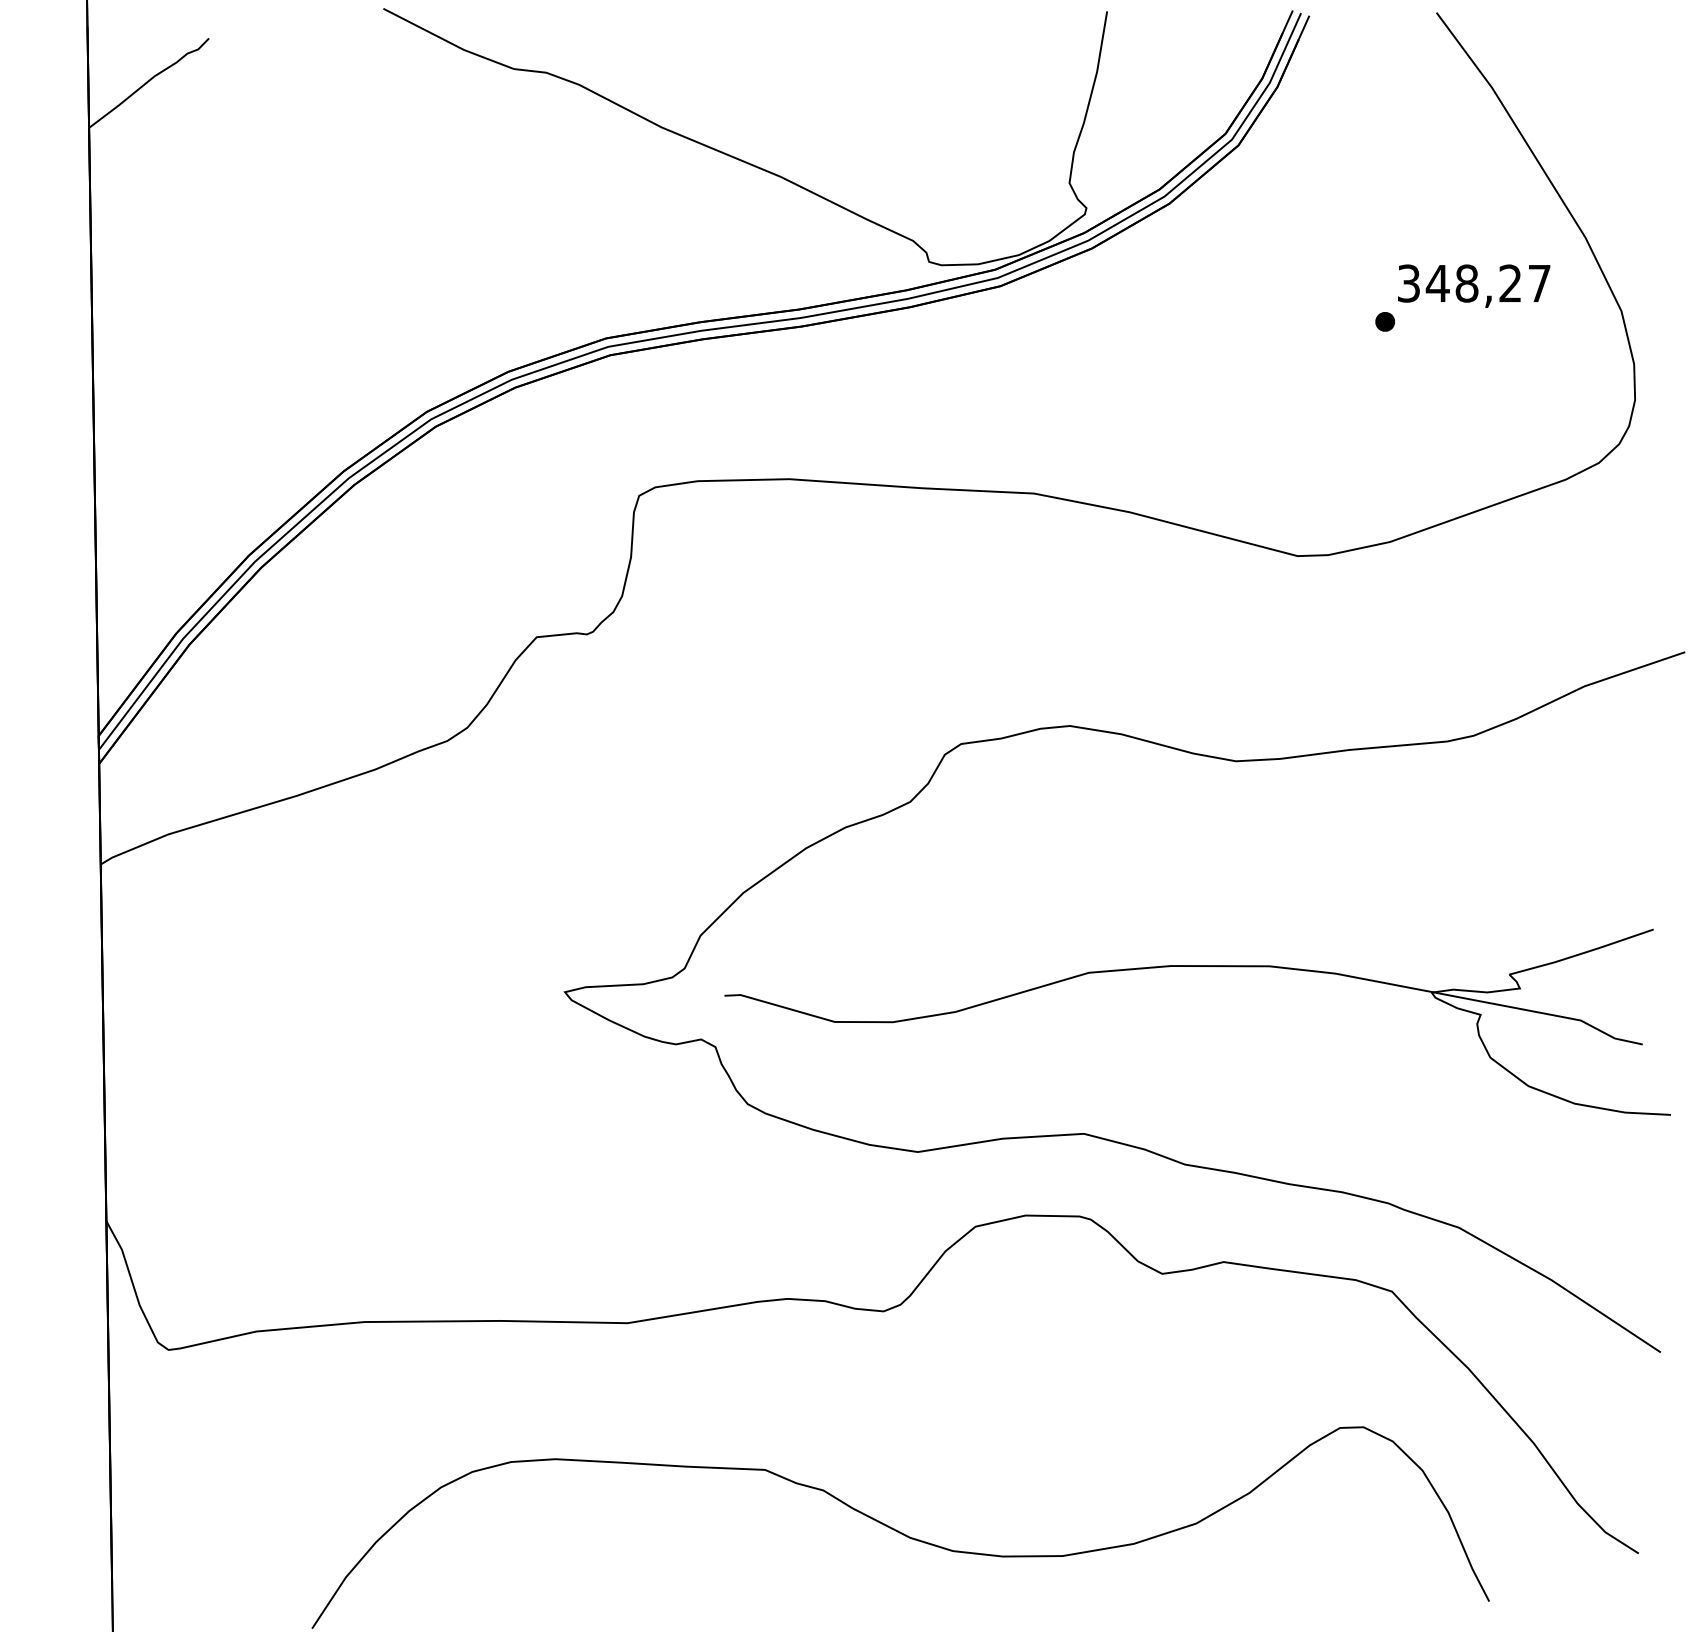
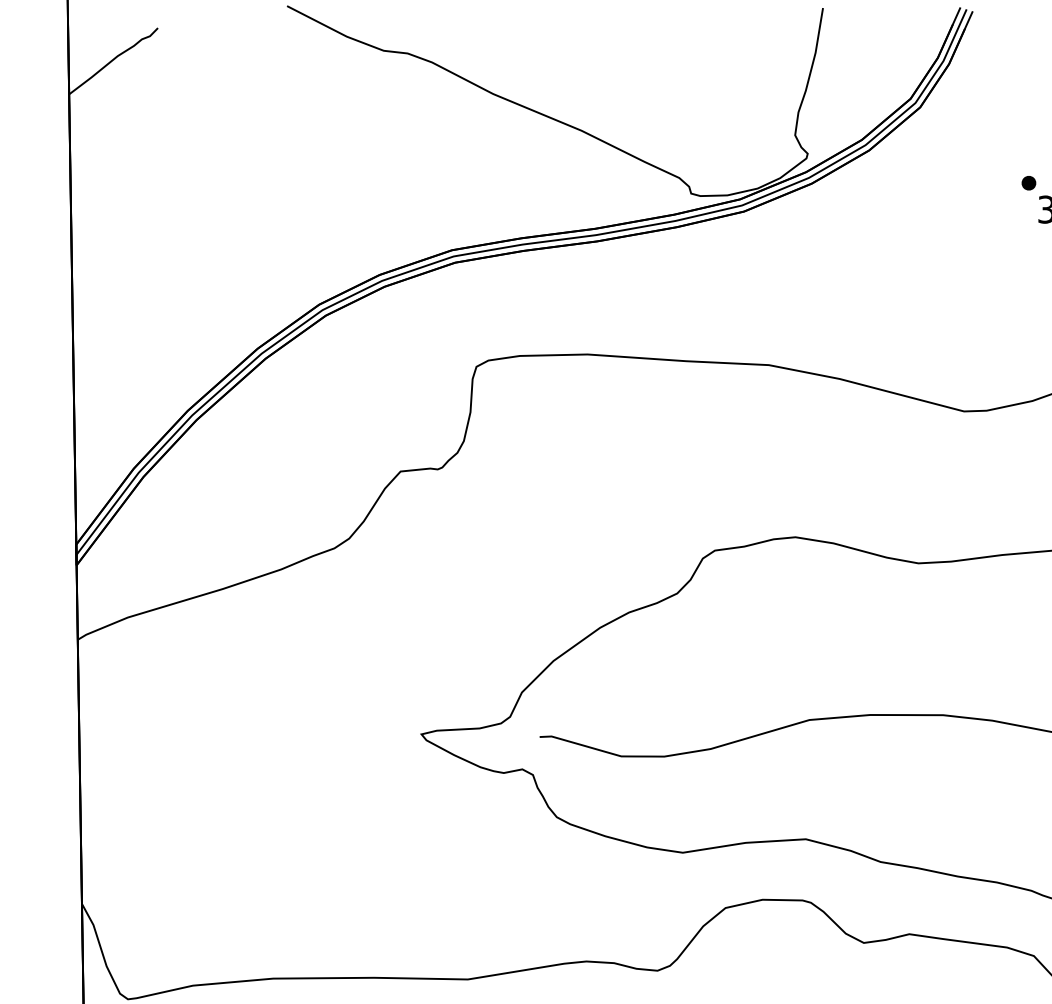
part: (1384, 321) -> (1028, 182), moved

